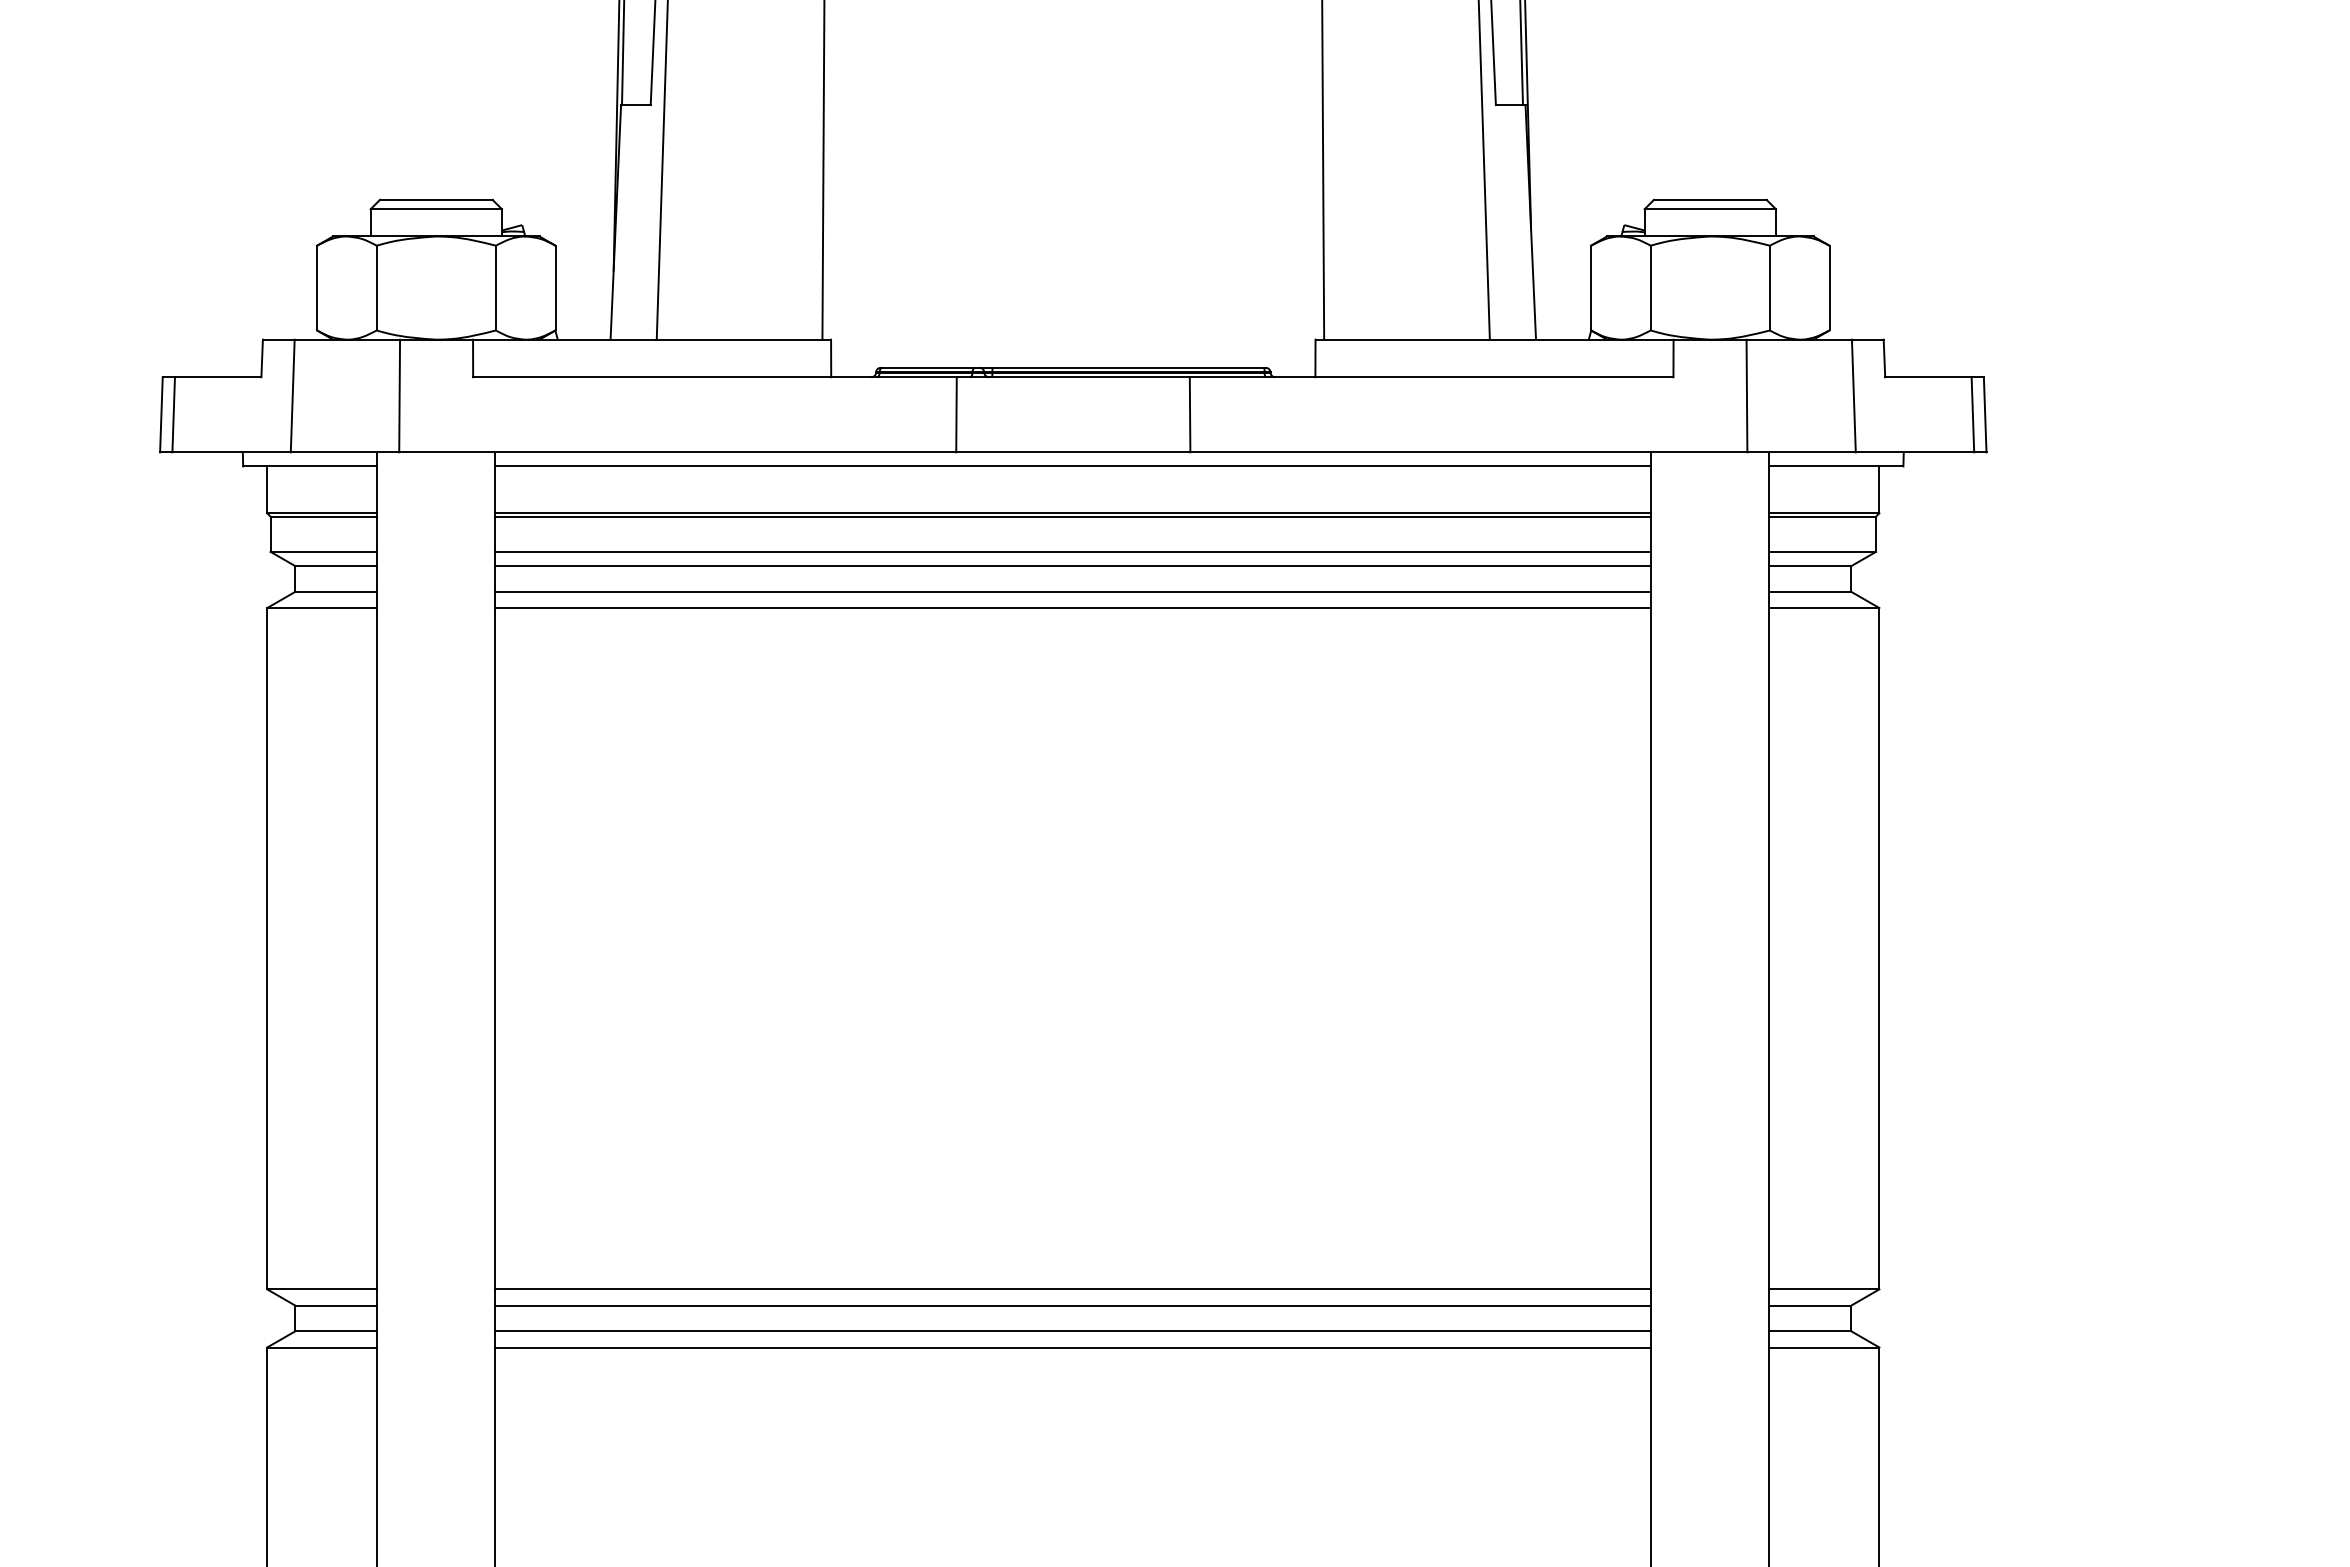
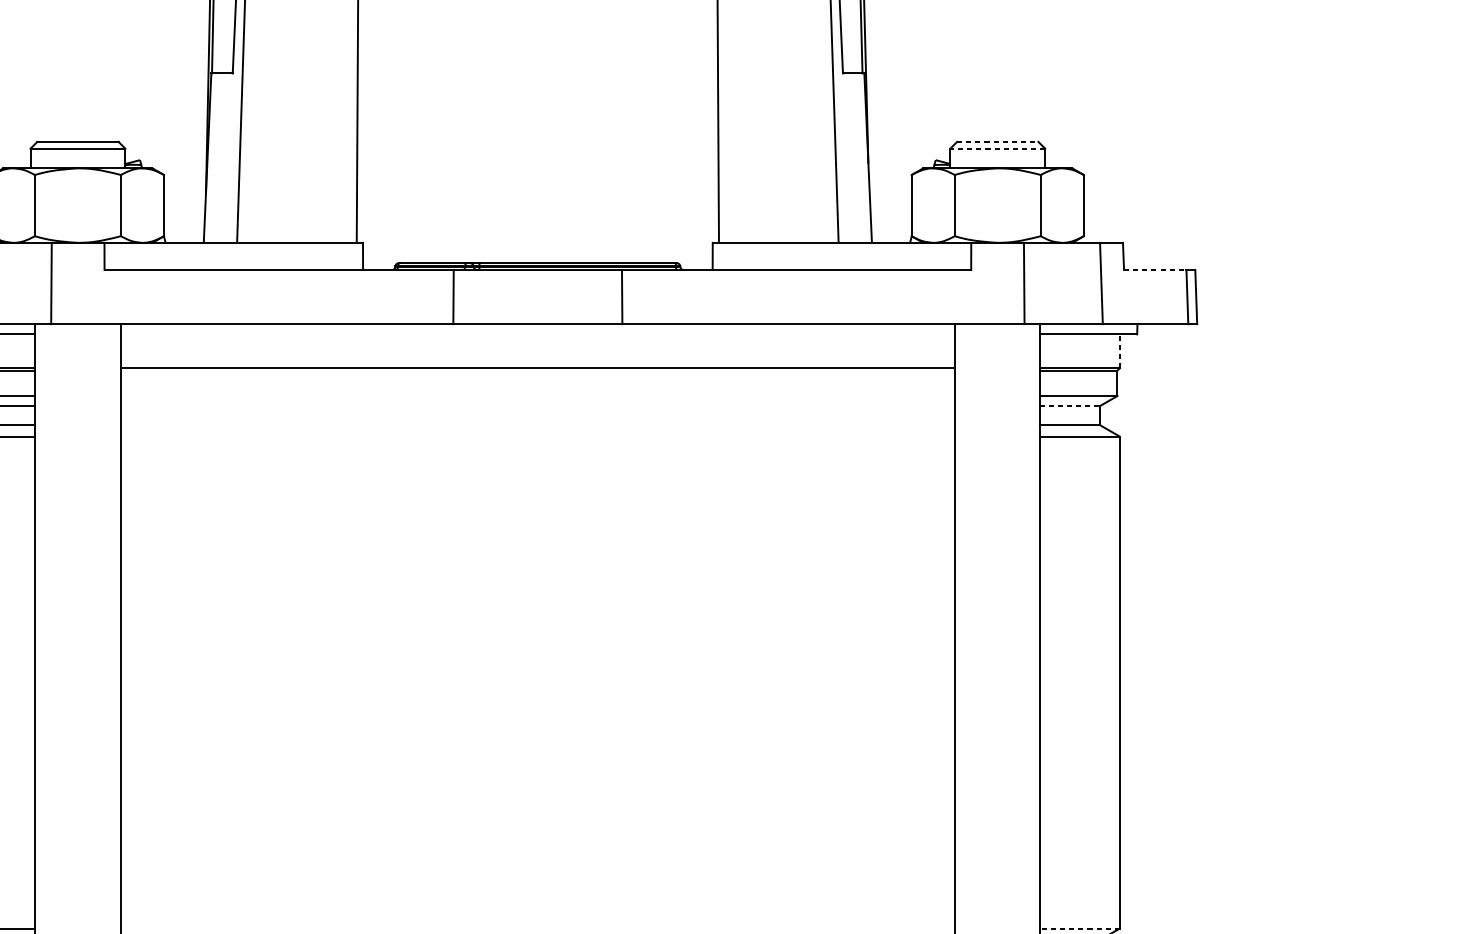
line: (1710, 199) -> (997, 141), solid -> dashed
line: (1710, 209) -> (997, 148), solid -> dashed
line: (1928, 377) -> (1155, 270), solid -> dashed
line: (1073, 466) -> (538, 334), removed
line: (1879, 489) -> (1119, 351), solid -> dashed
line: (1073, 516) -> (538, 370), removed
line: (1073, 551) -> (538, 395), removed
line: (1073, 566) -> (538, 406), removed
line: (1810, 566) -> (1070, 406), solid -> dashed
line: (1073, 591) -> (538, 424), removed
line: (1073, 608) -> (538, 436), removed
line: (1073, 1289) -> (538, 928), removed
line: (1824, 1289) -> (1080, 928), solid -> dashed

